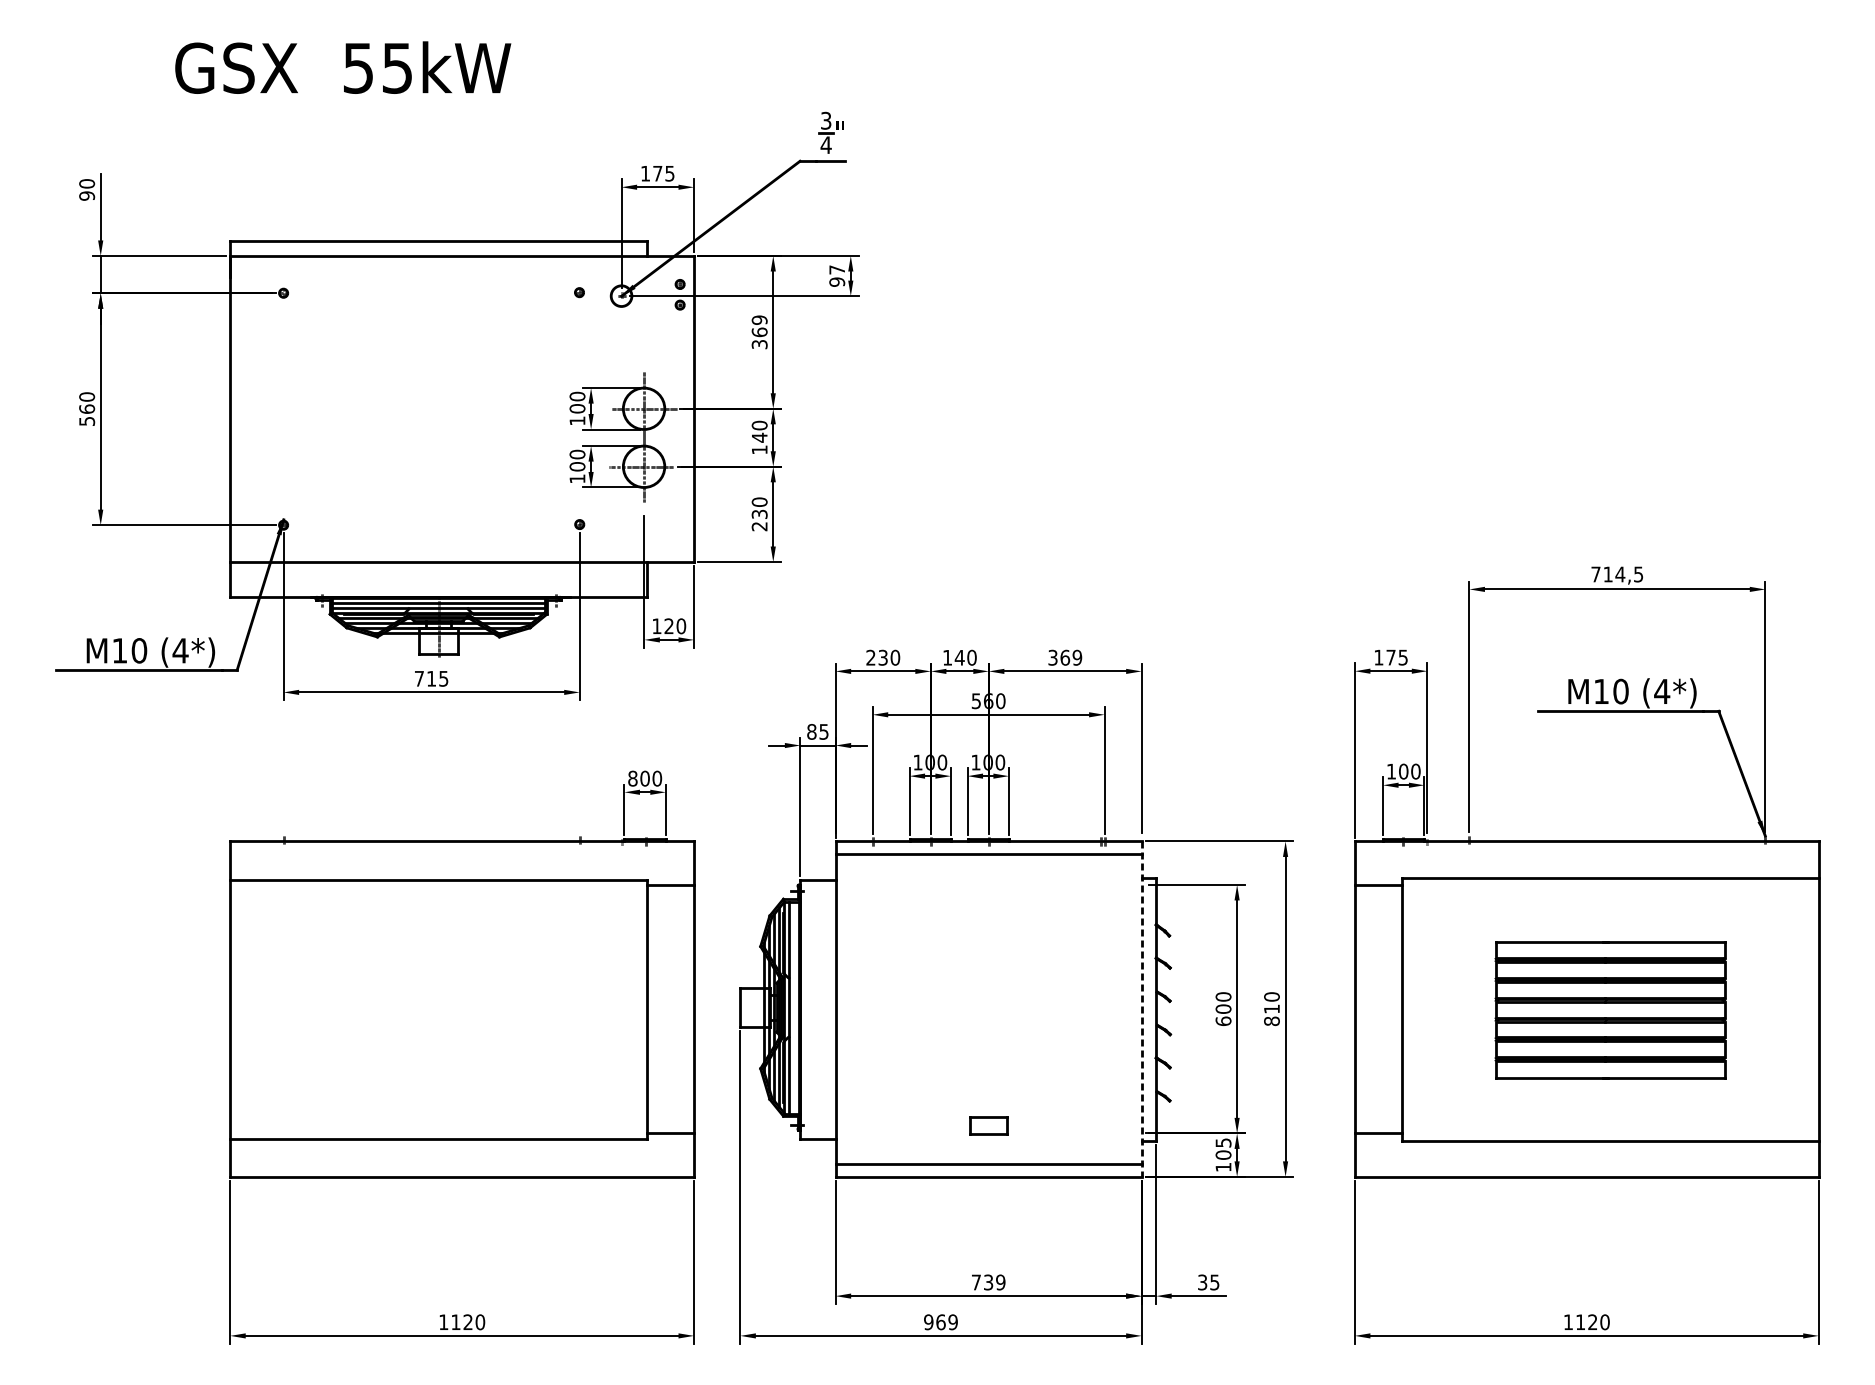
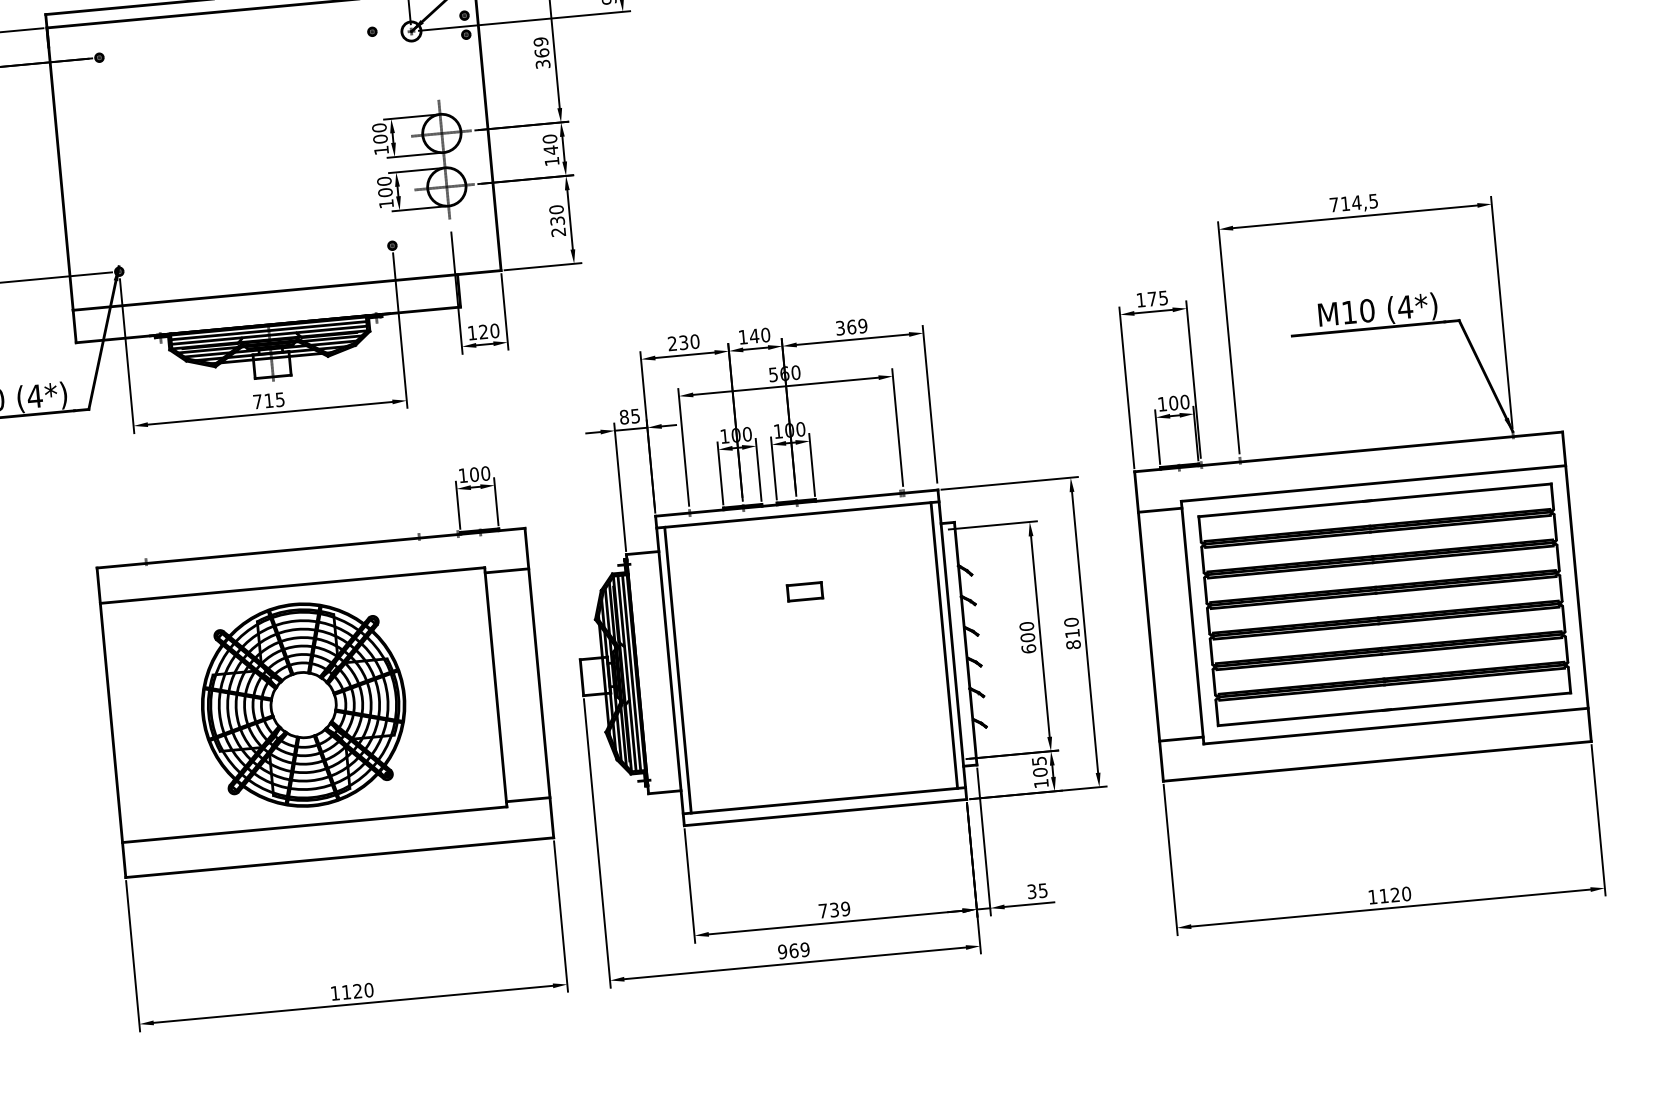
text: (632, 778) -> (462, 475), 800 -> 100
line: (794, 1007) -> (631, 672), added
part: (438, 1008) -> (303, 704), added
line: (844, 1009) -> (678, 670), added
line: (1132, 1009) -> (943, 645), added
line: (1141, 1009) -> (952, 645), dashed -> solid
part: (1610, 1009) -> (1384, 604), size x1.67
part: (988, 1125) -> (804, 591), moved

